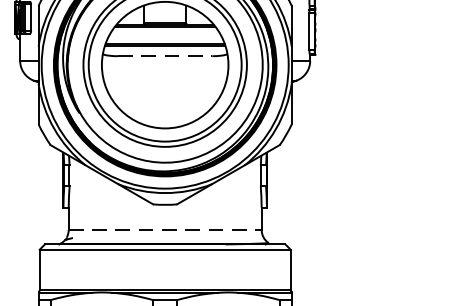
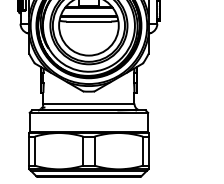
line: (166, 56) -> (89, 21), dashed -> solid
line: (164, 229) -> (88, 103), dashed -> solid

